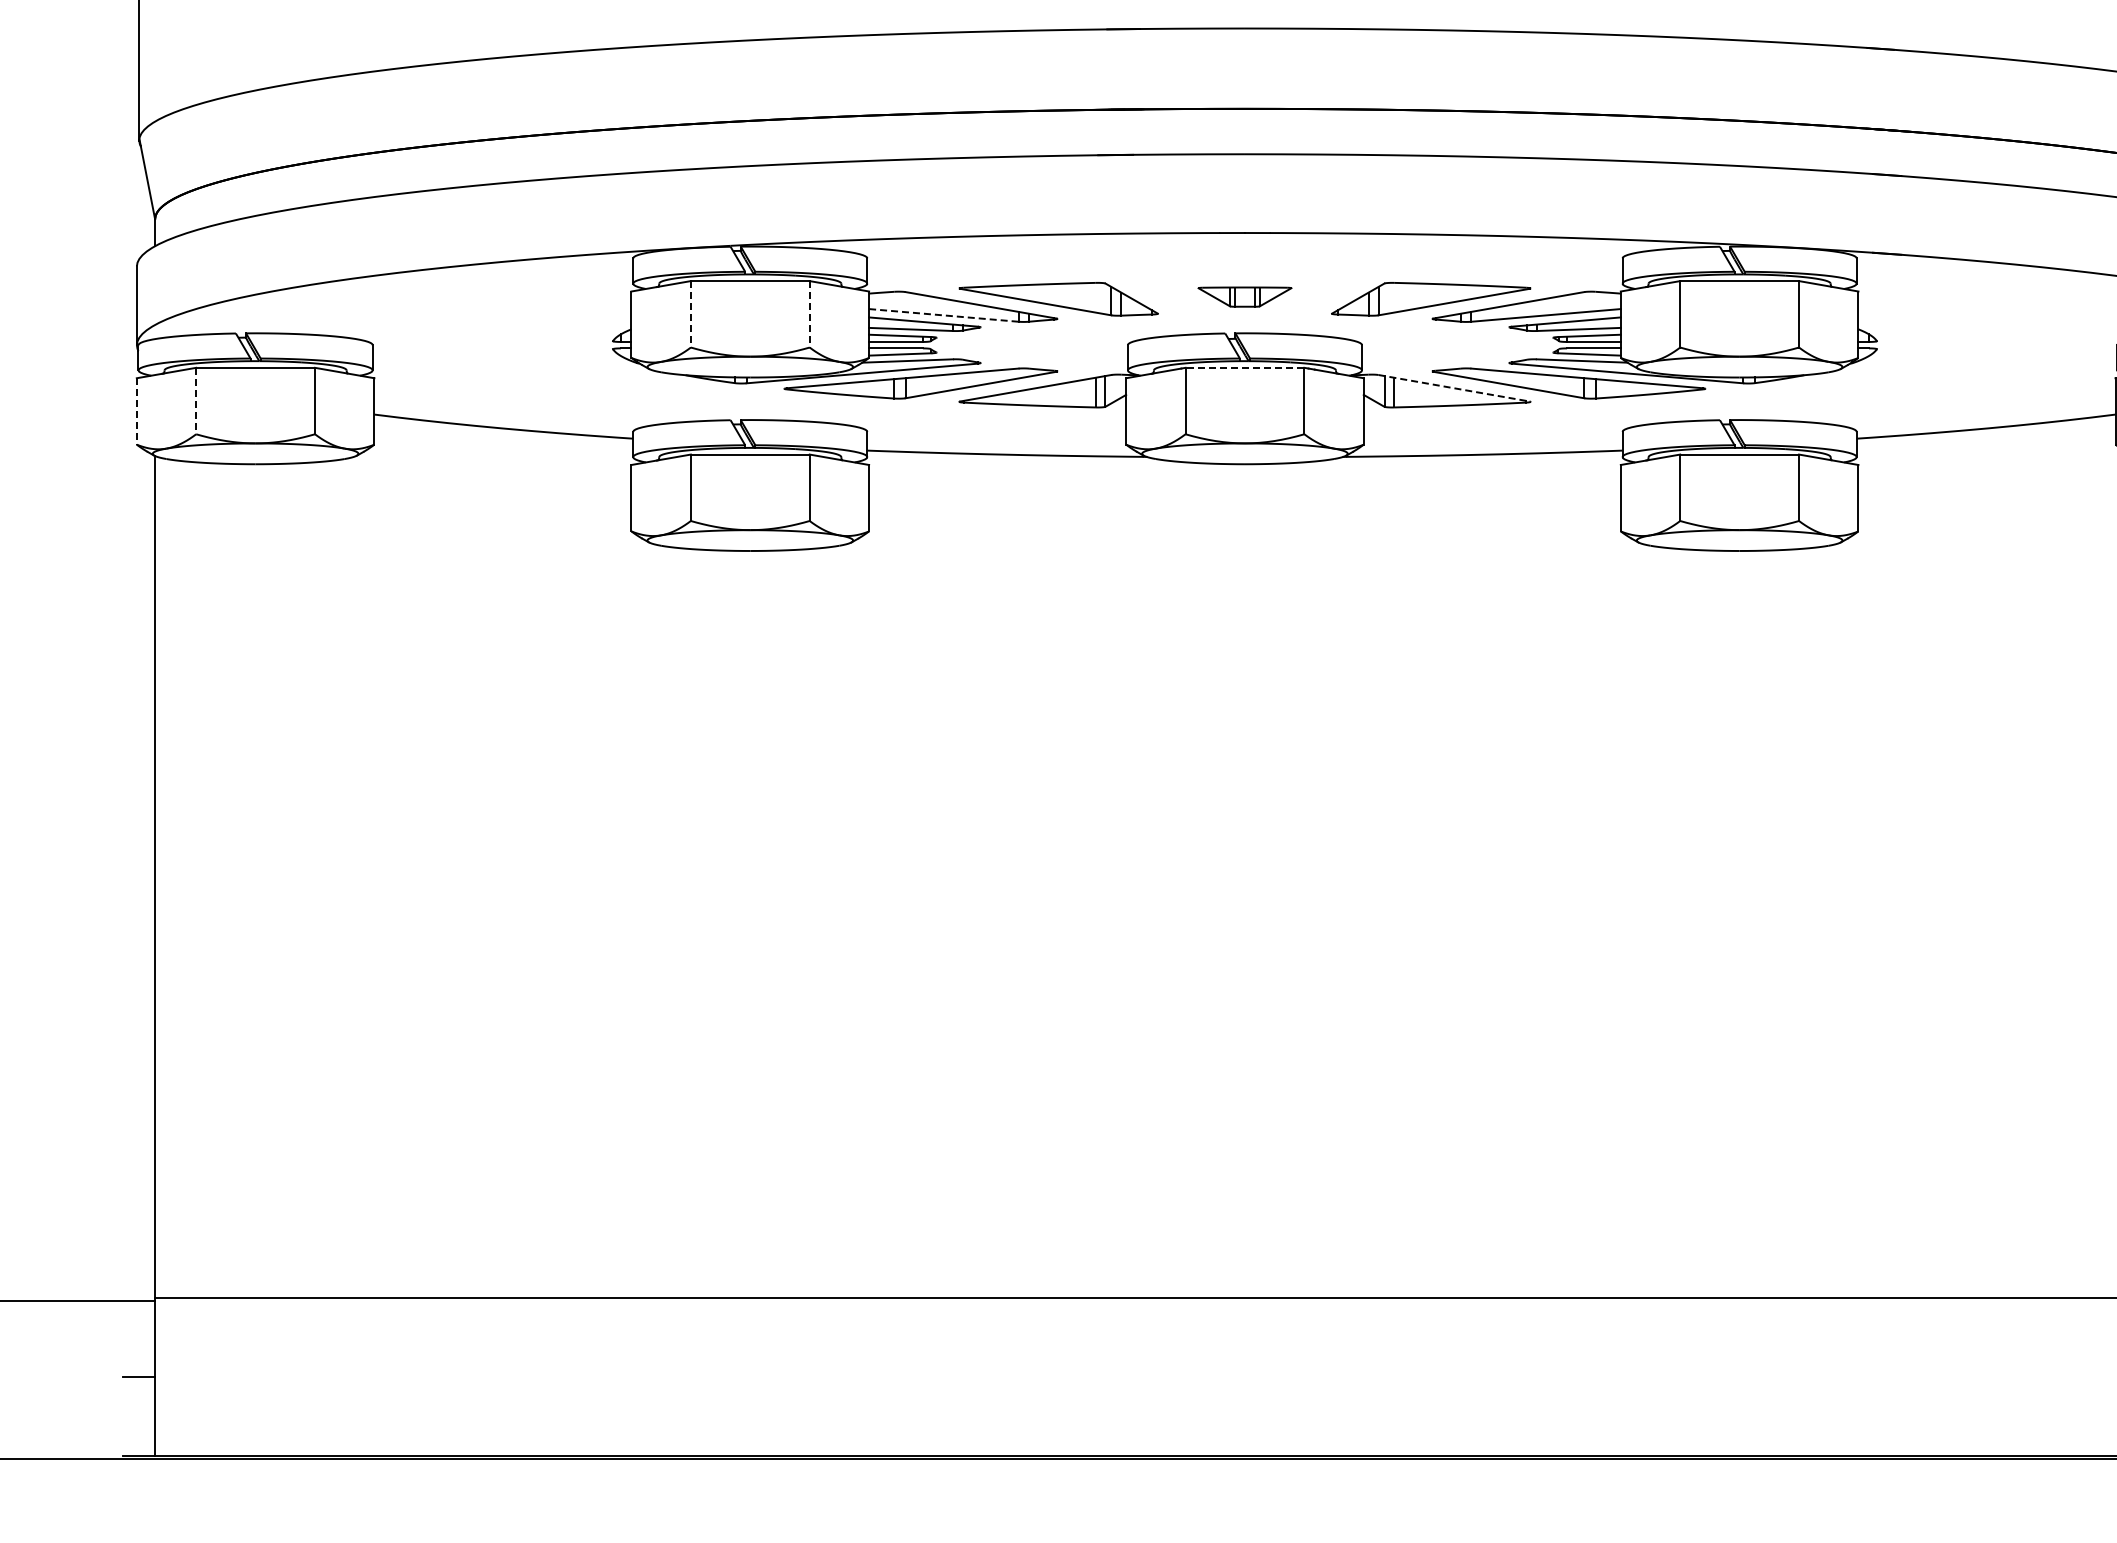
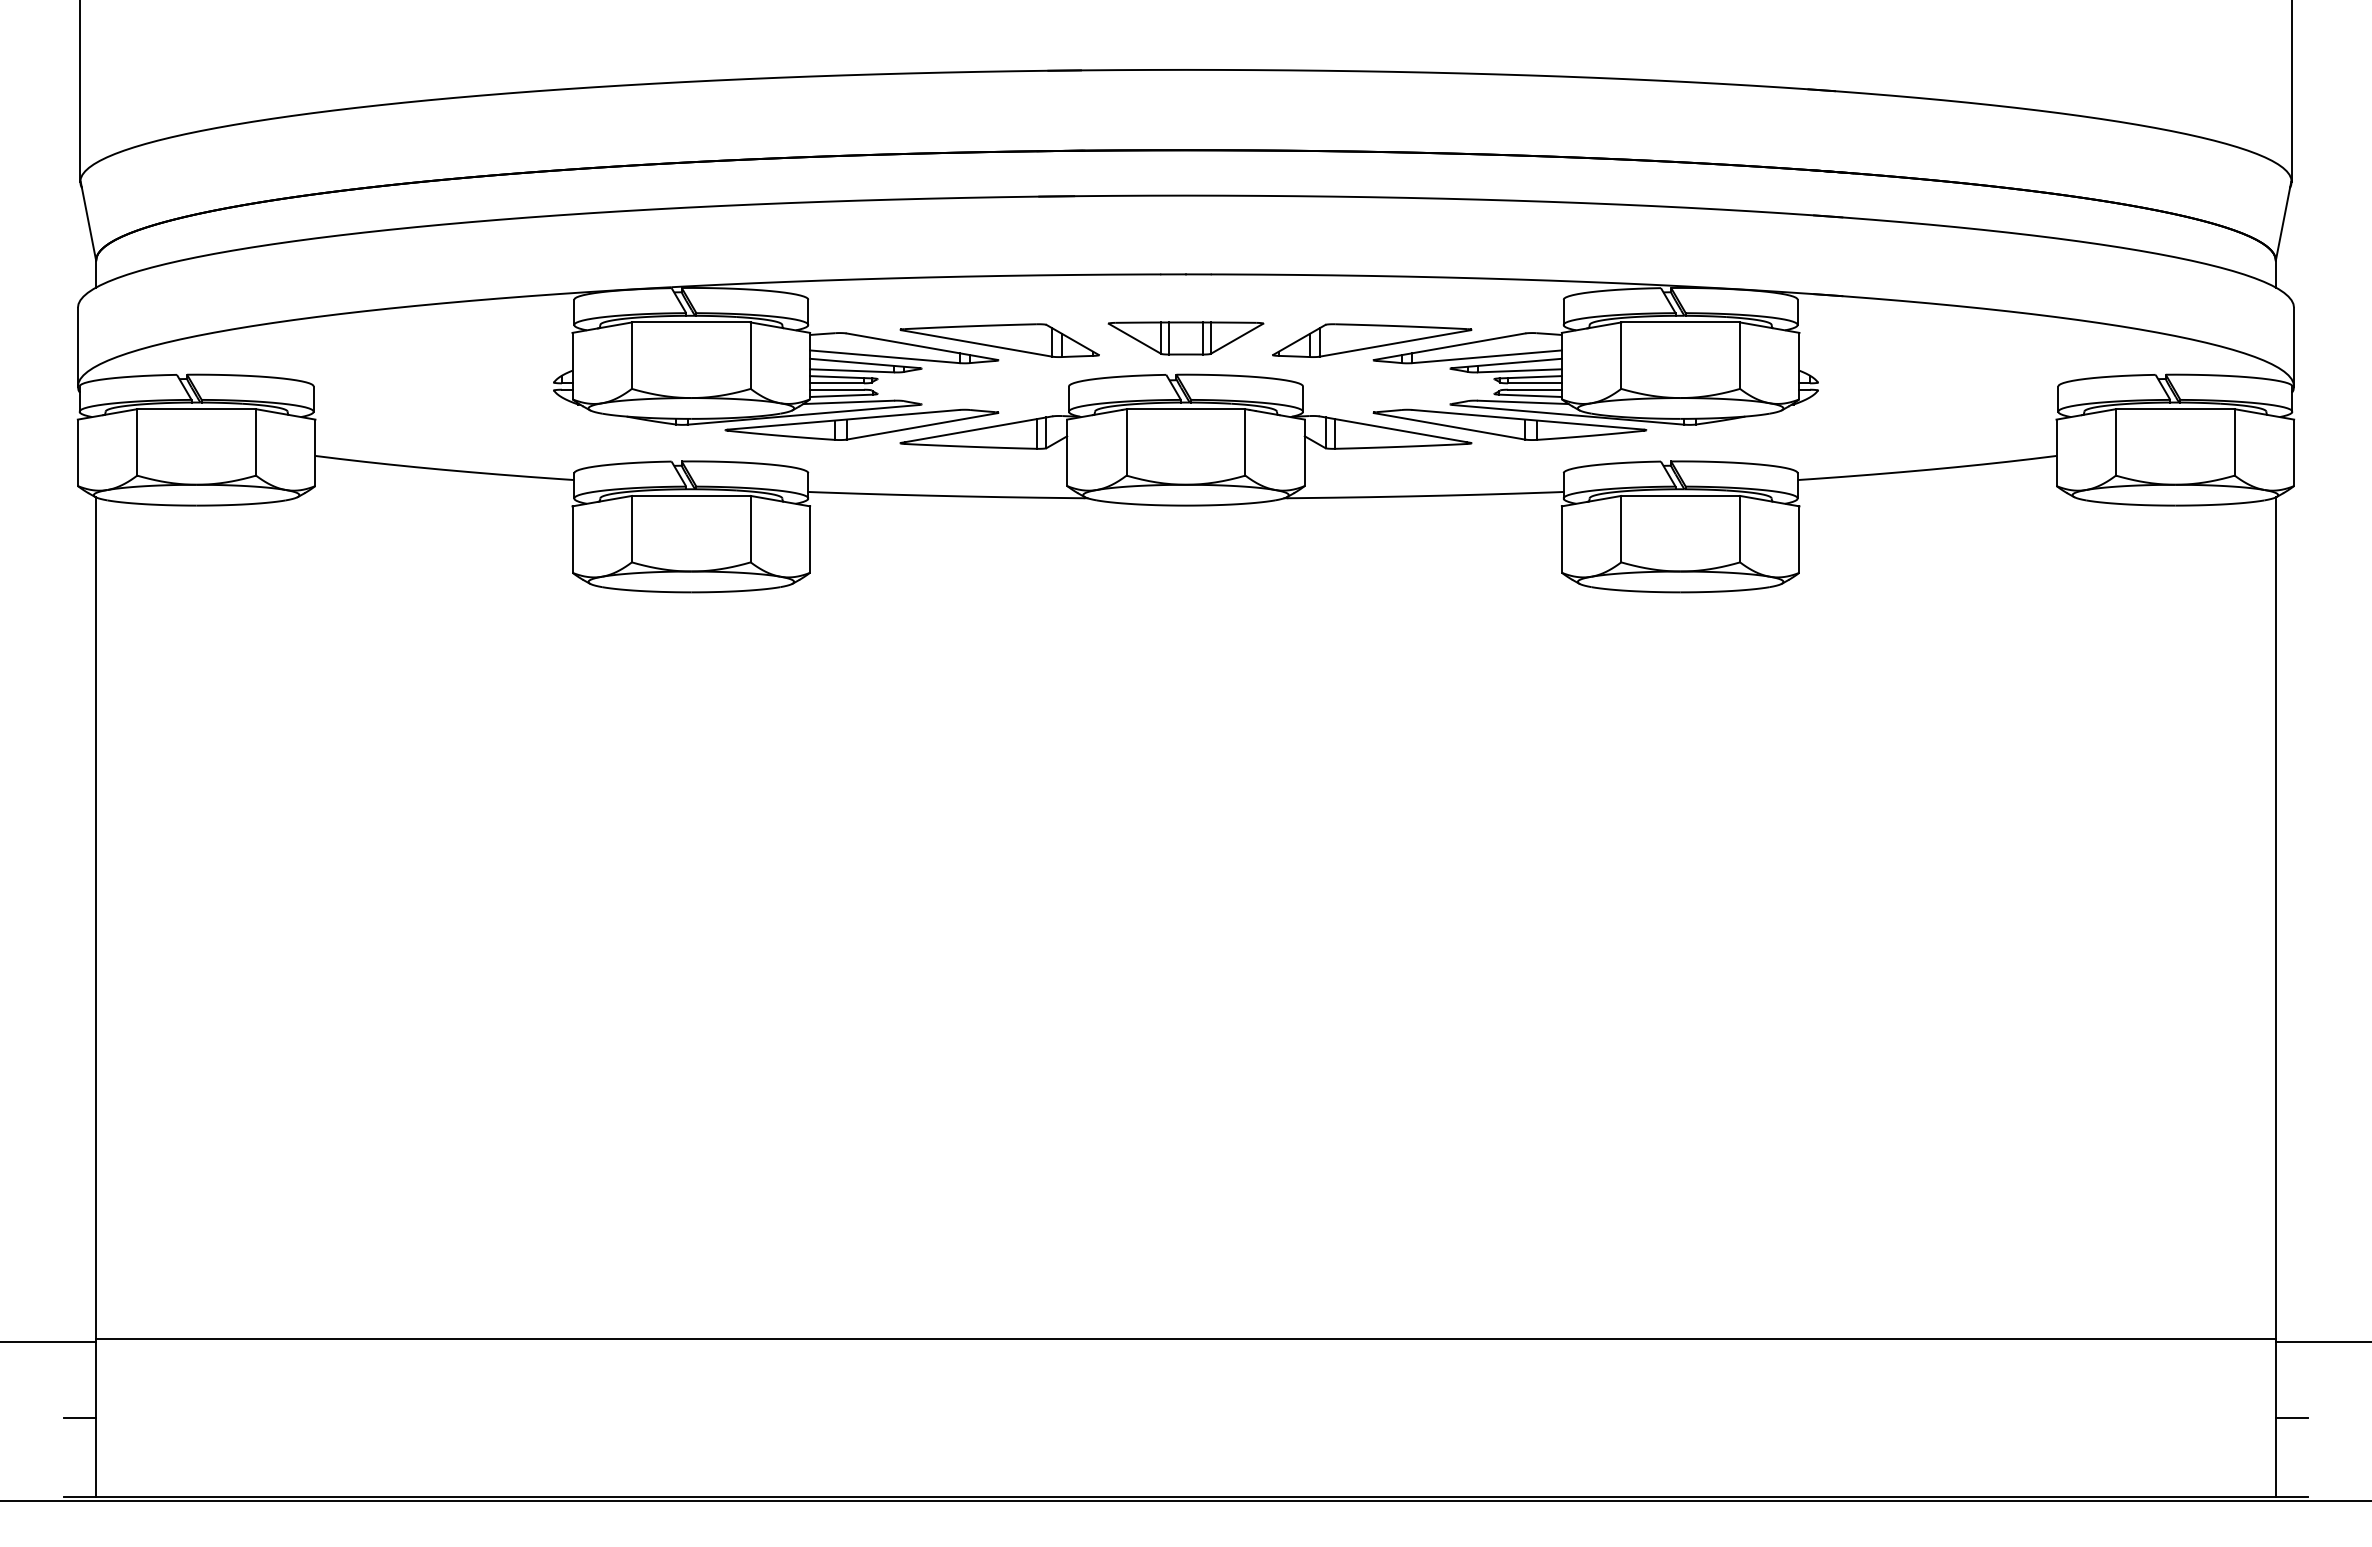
part: (1244, 297) -> (1185, 338), size x1.67
line: (690, 315) -> (631, 356), dashed -> solid
line: (809, 315) -> (750, 356), dashed -> solid
line: (943, 315) -> (884, 356), dashed -> solid
line: (1244, 368) -> (1185, 409), dashed -> solid
line: (1454, 388) -> (1395, 429), dashed -> solid
line: (196, 401) -> (137, 442), dashed -> solid
line: (136, 412) -> (77, 453), dashed -> solid

